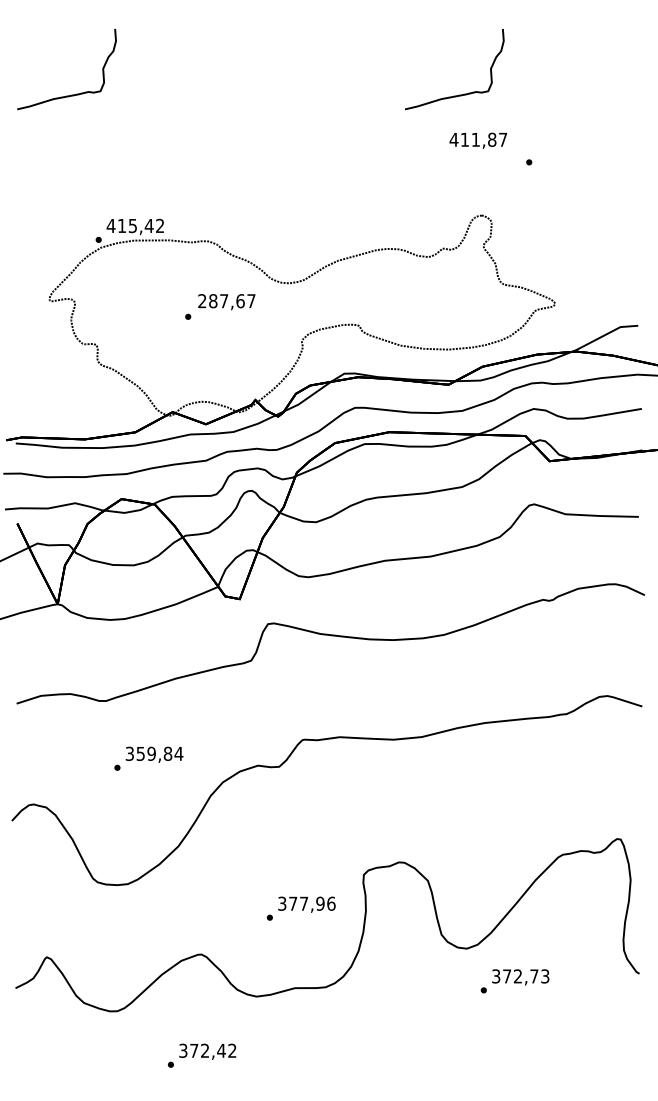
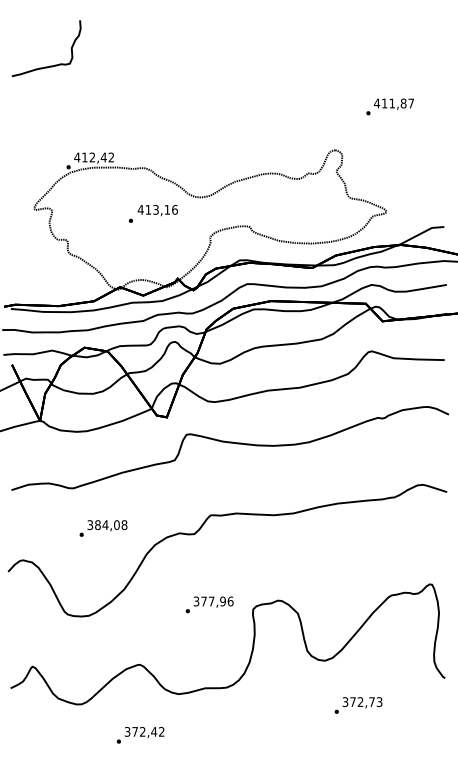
curve: (460, 93) -> (320, 65), removed
text: (477, 139) -> (393, 103), moved
text: (132, 225) -> (92, 157), 415,42 -> 412,42
text: (226, 300) -> (157, 209), 287,67 -> 413,16
text: (160, 754) -> (111, 525), 359,84 -> 384,08
text: (300, 908) -> (209, 604), moved
text: (514, 981) -> (358, 705), moved

